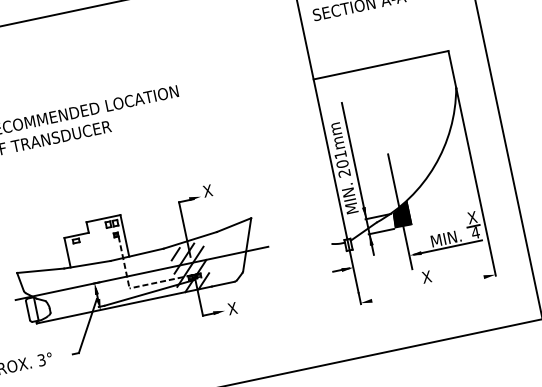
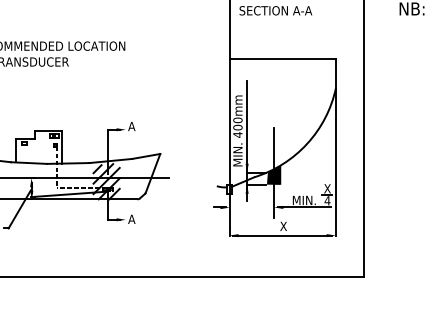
text: (341, 164) -> (237, 127), 201mm -> 400mm
text: (207, 189) -> (131, 125), X -> A
line: (427, 288) -> (282, 235), added
text: (231, 307) -> (131, 218), X -> A

